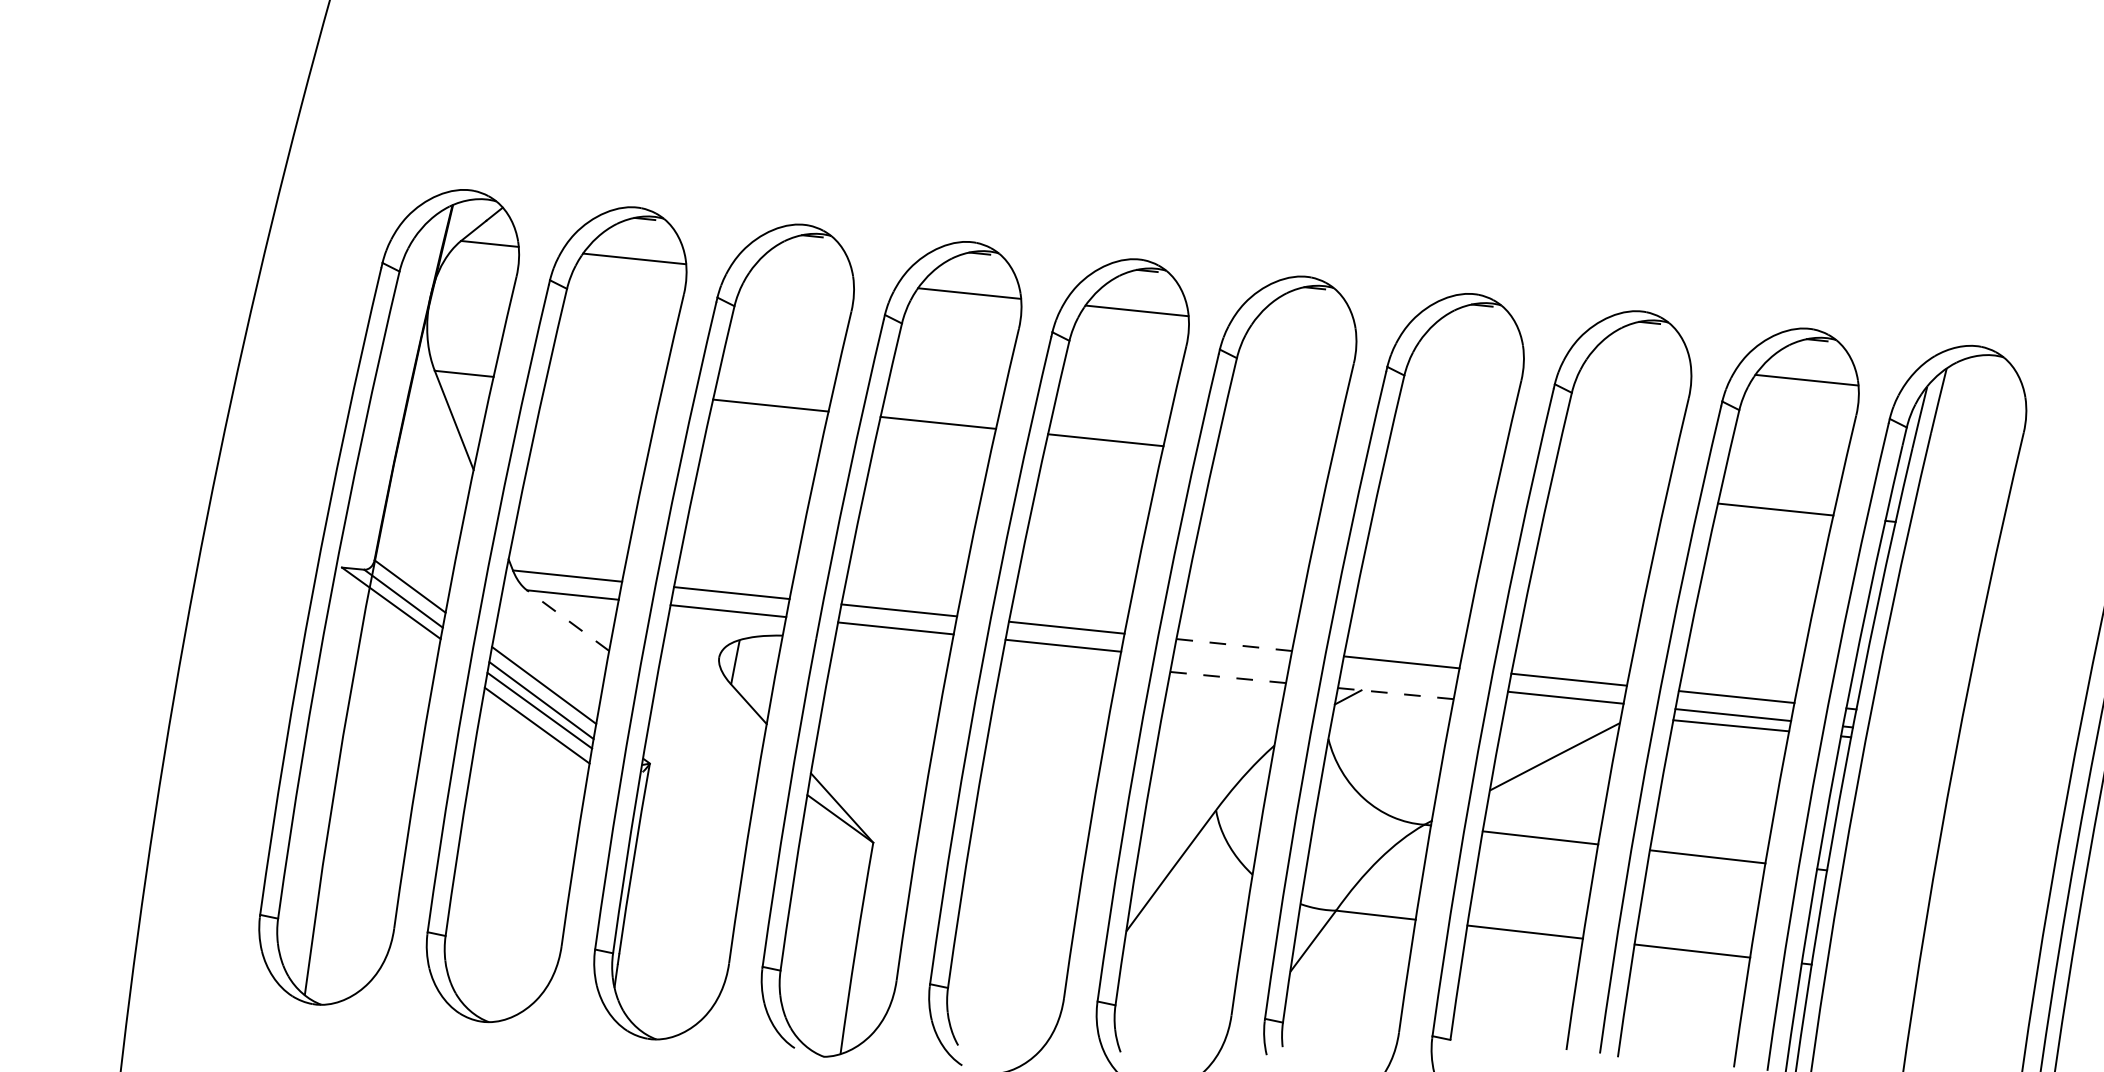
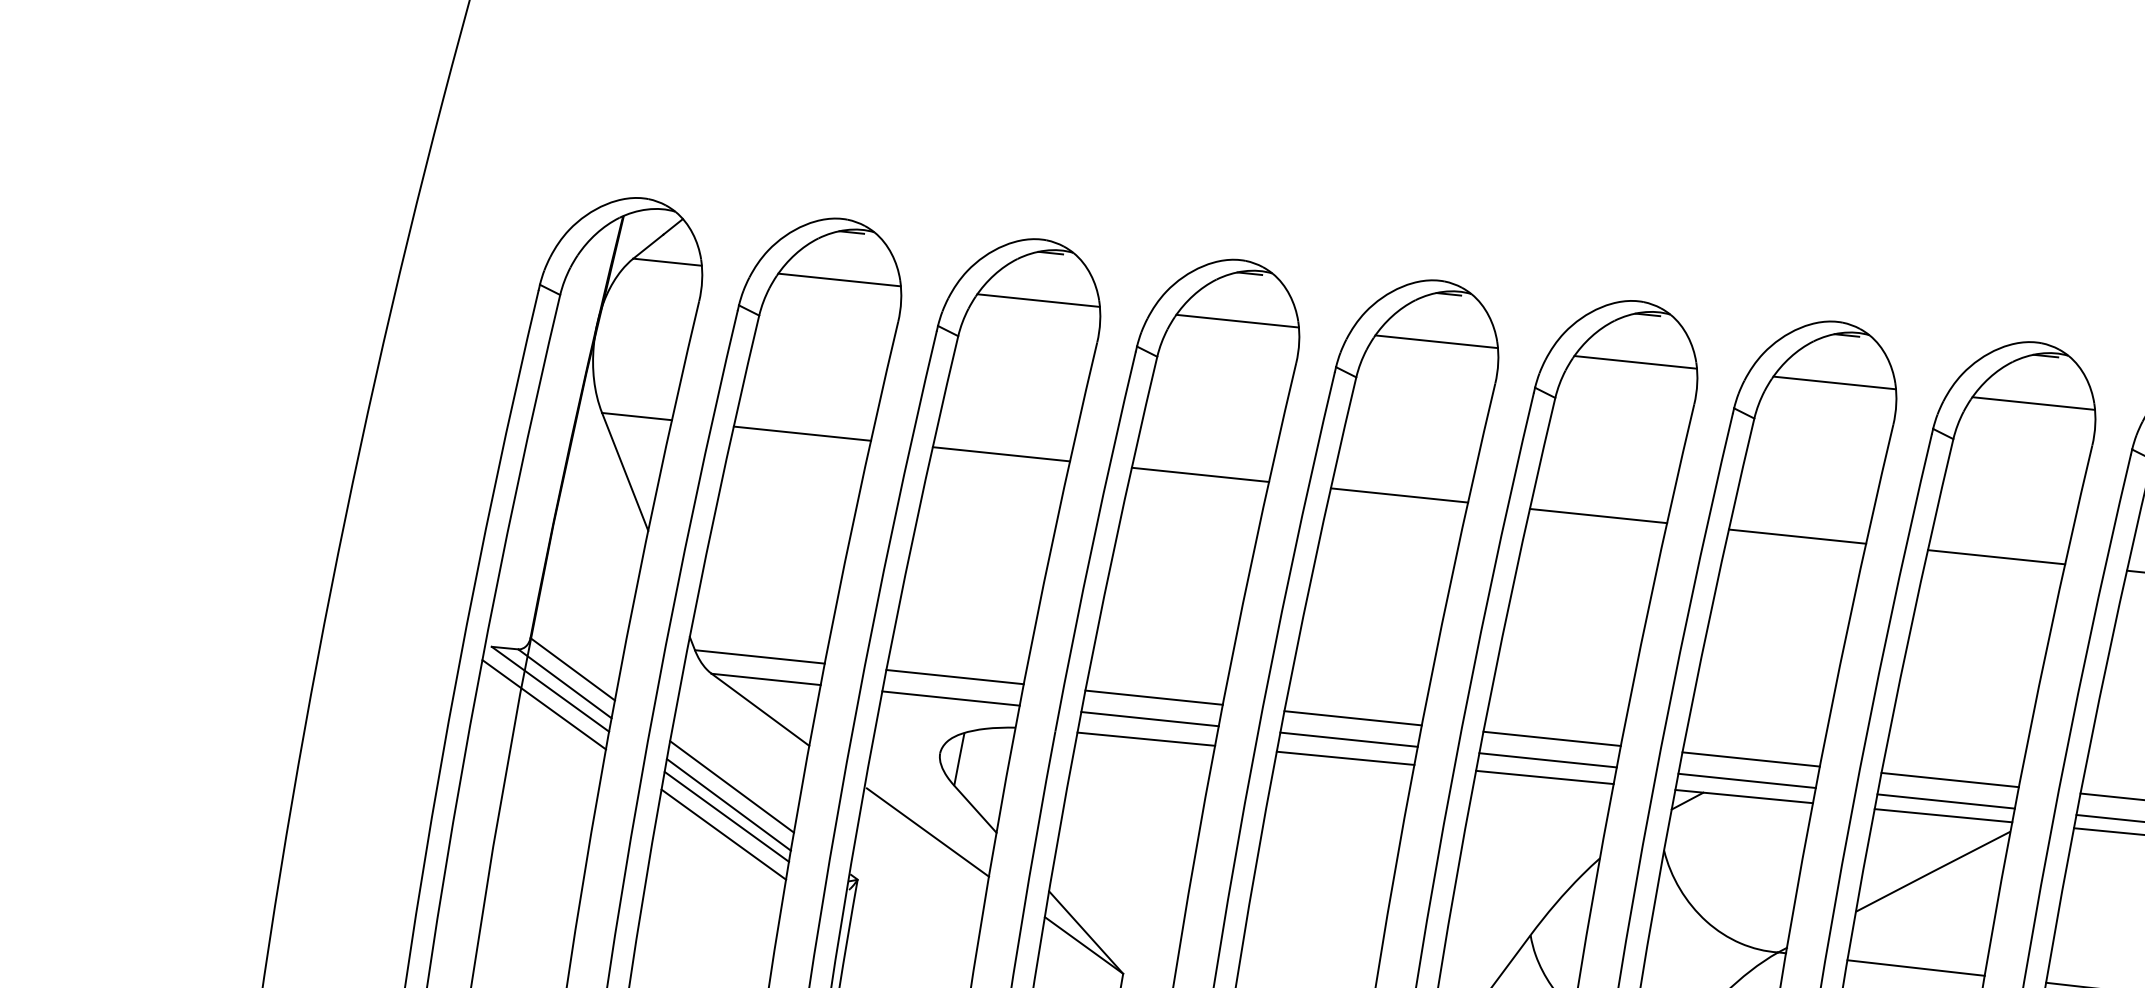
line: (801, 275) -> (1037, 299), added
line: (1304, 327) -> (1635, 361), added
line: (1471, 345) -> (1834, 382), added
line: (1639, 362) -> (2033, 403), added
line: (603, 388) -> (802, 433), added
line: (1273, 457) -> (1598, 515), added
line: (1440, 474) -> (1797, 536), added
line: (1607, 492) -> (1995, 557), added
line: (386, 615) -> (544, 703), added
line: (567, 620) -> (759, 709), dashed -> solid
line: (892, 644) -> (1146, 738), added
line: (1234, 645) -> (1552, 739), dashed -> solid
line: (1060, 660) -> (1345, 757), added
line: (1230, 663) -> (1547, 760), added
line: (1227, 677) -> (1544, 777), dashed -> solid
line: (1398, 680) -> (1747, 780), added
line: (1395, 693) -> (1743, 796), dashed -> solid
line: (1563, 709) -> (1943, 815), added
line: (708, 723) -> (927, 832), added

